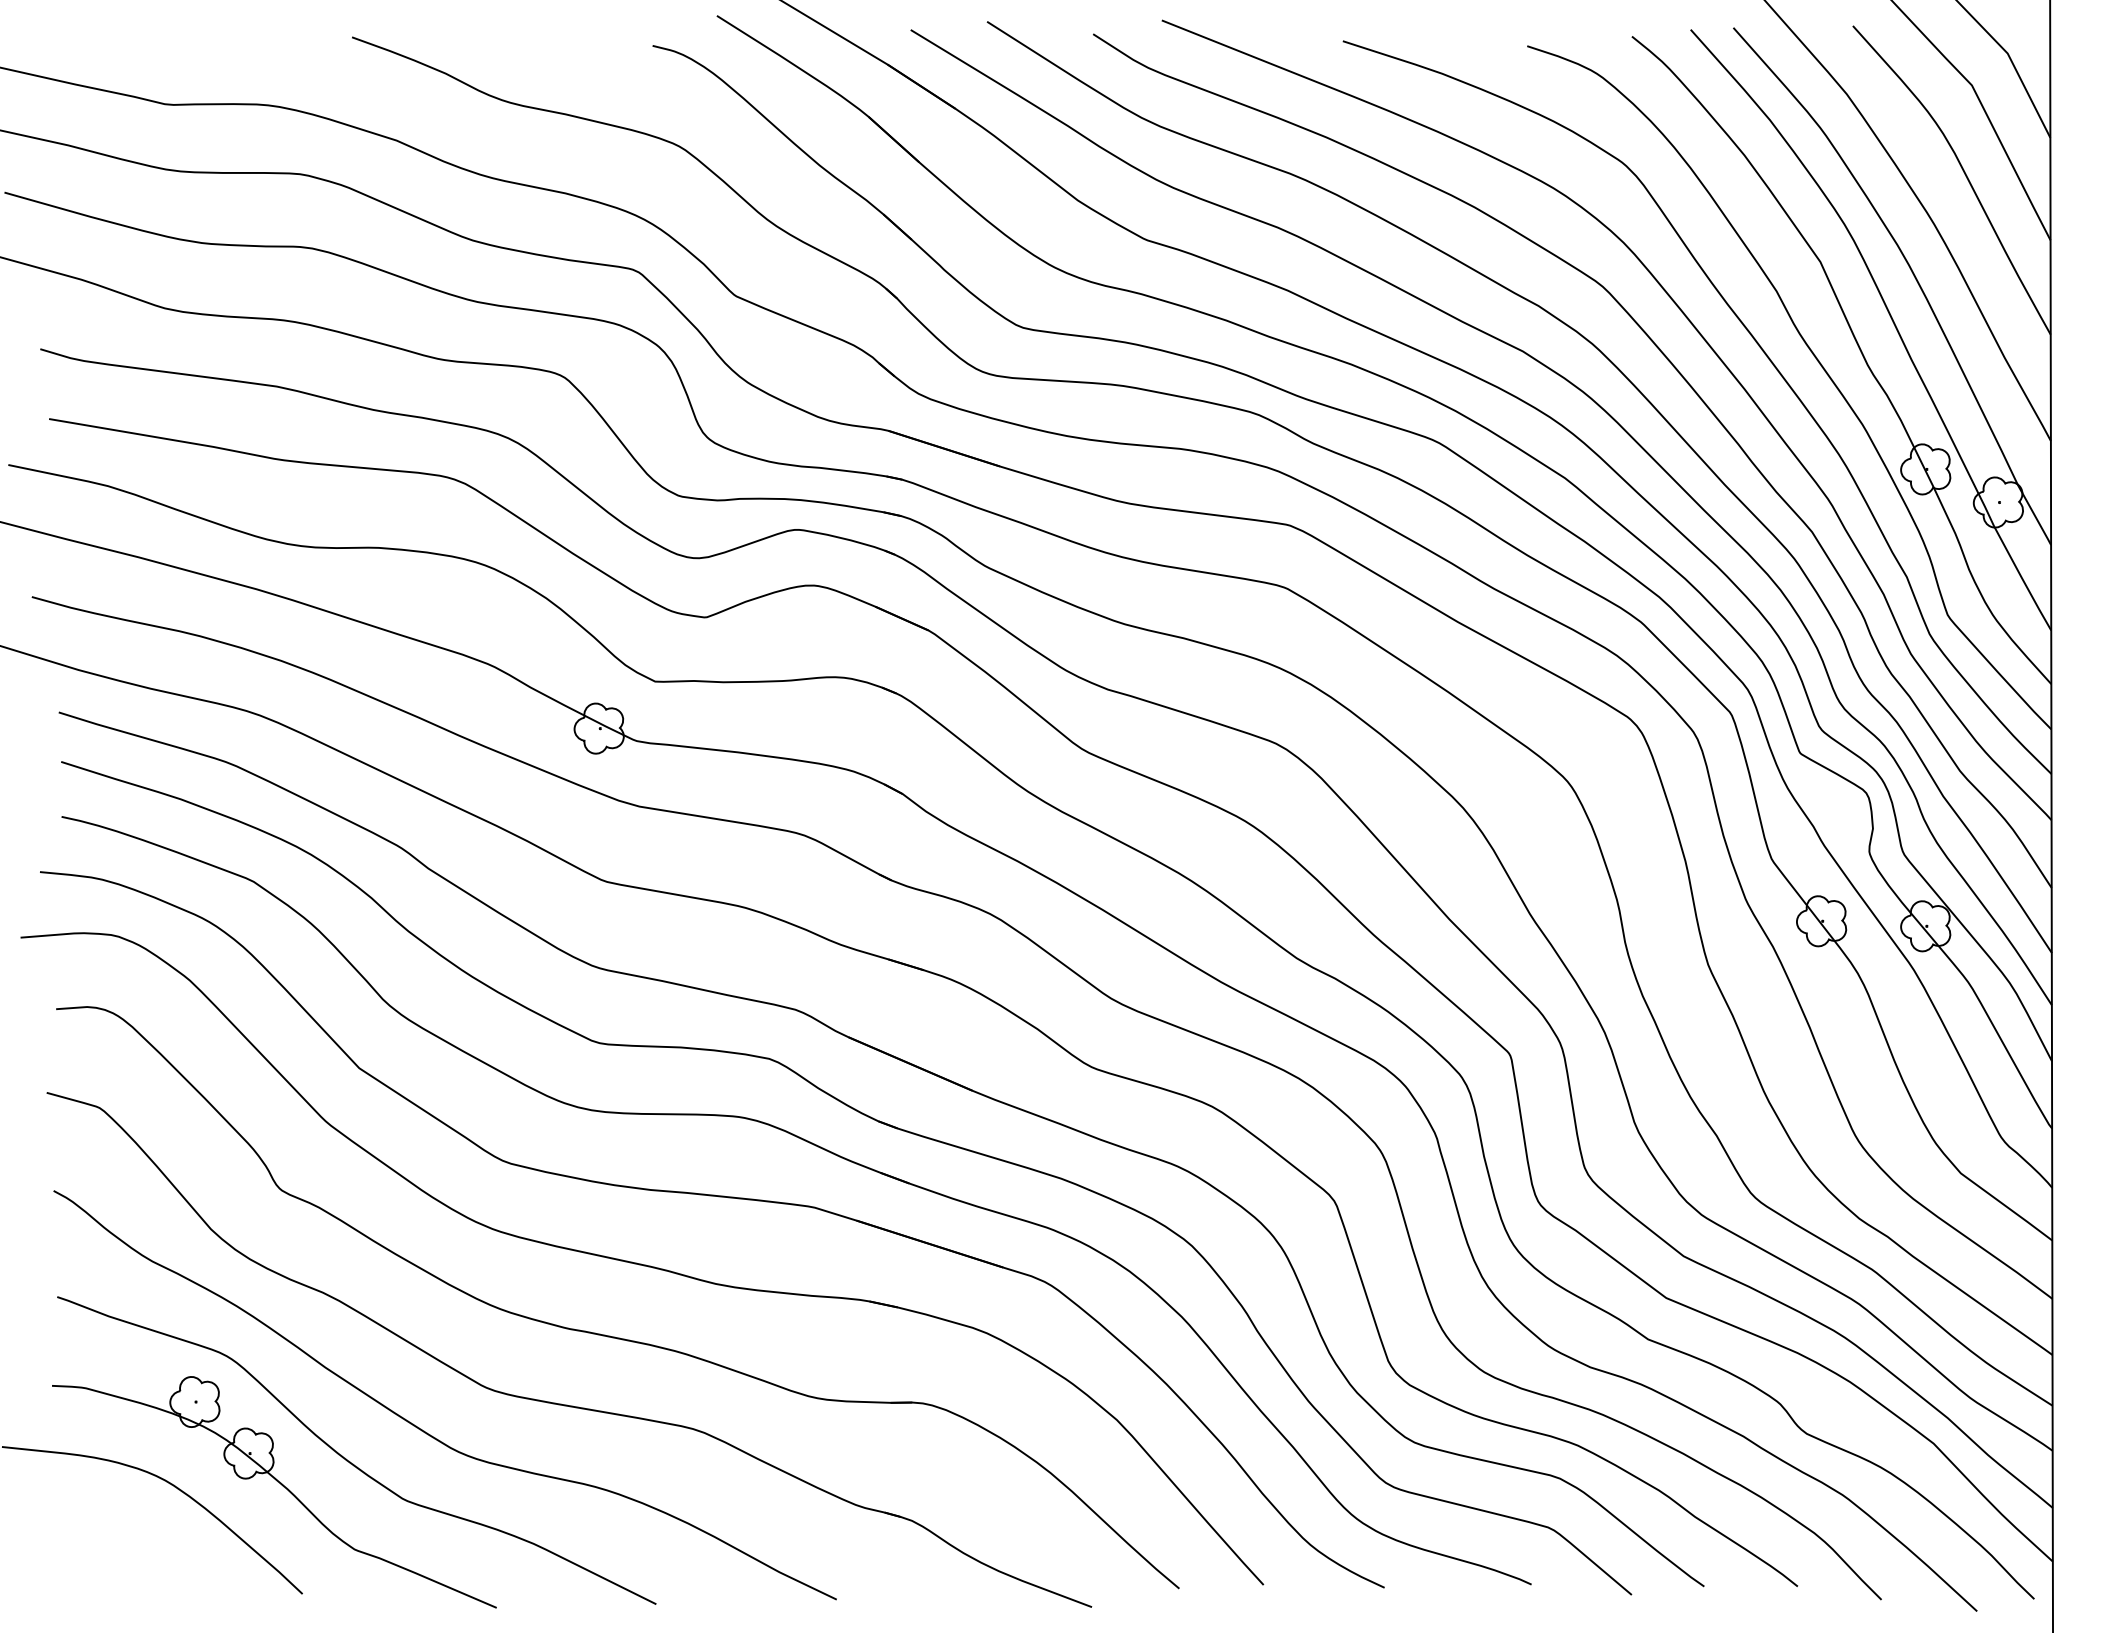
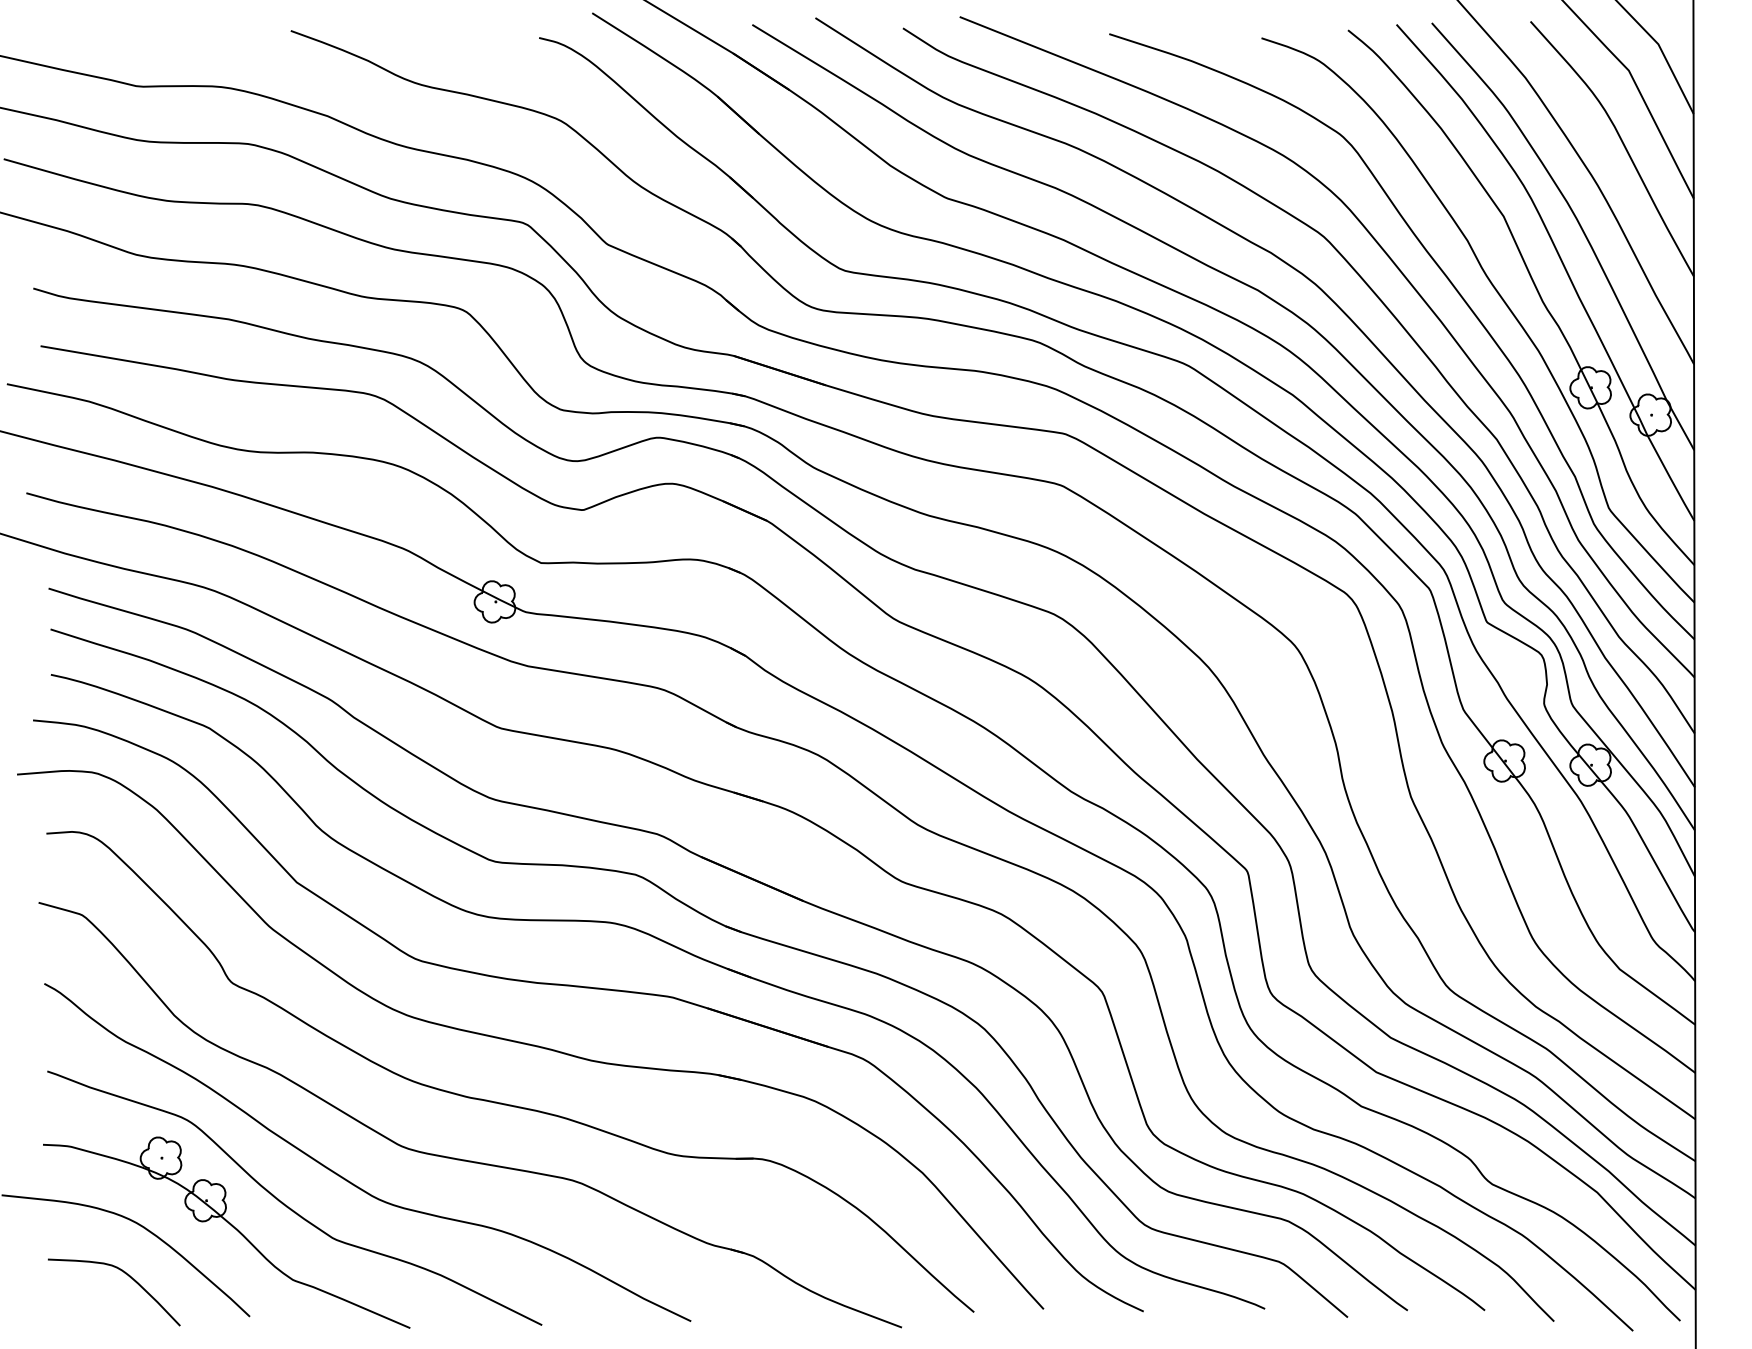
curve: (154, 1544) -> (127, 1275), added

